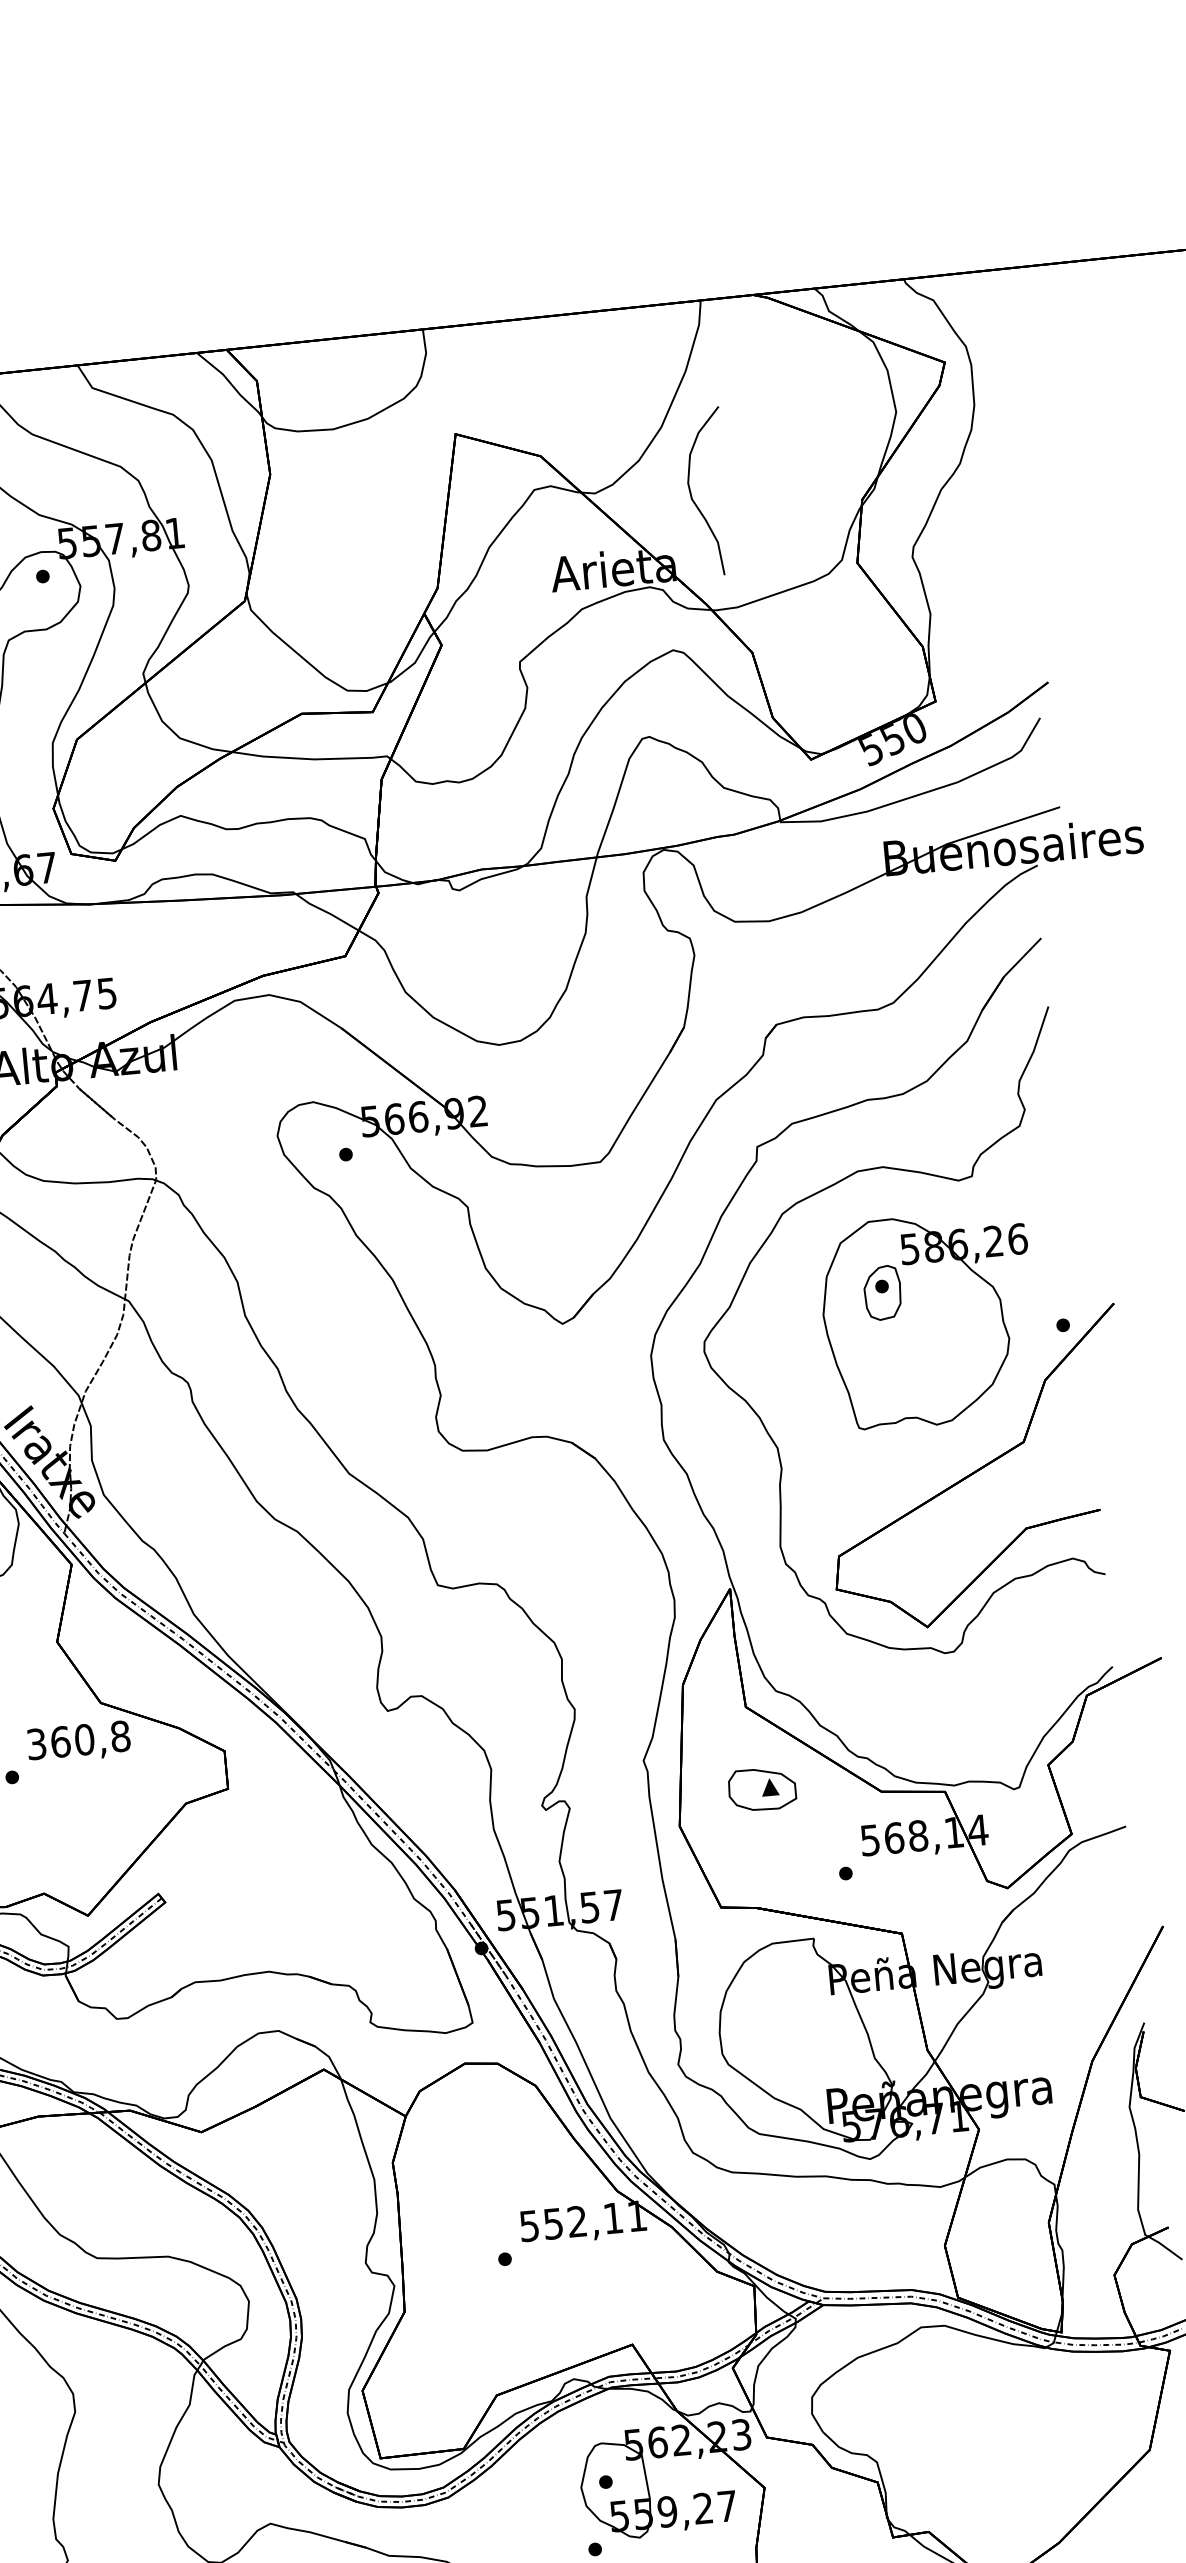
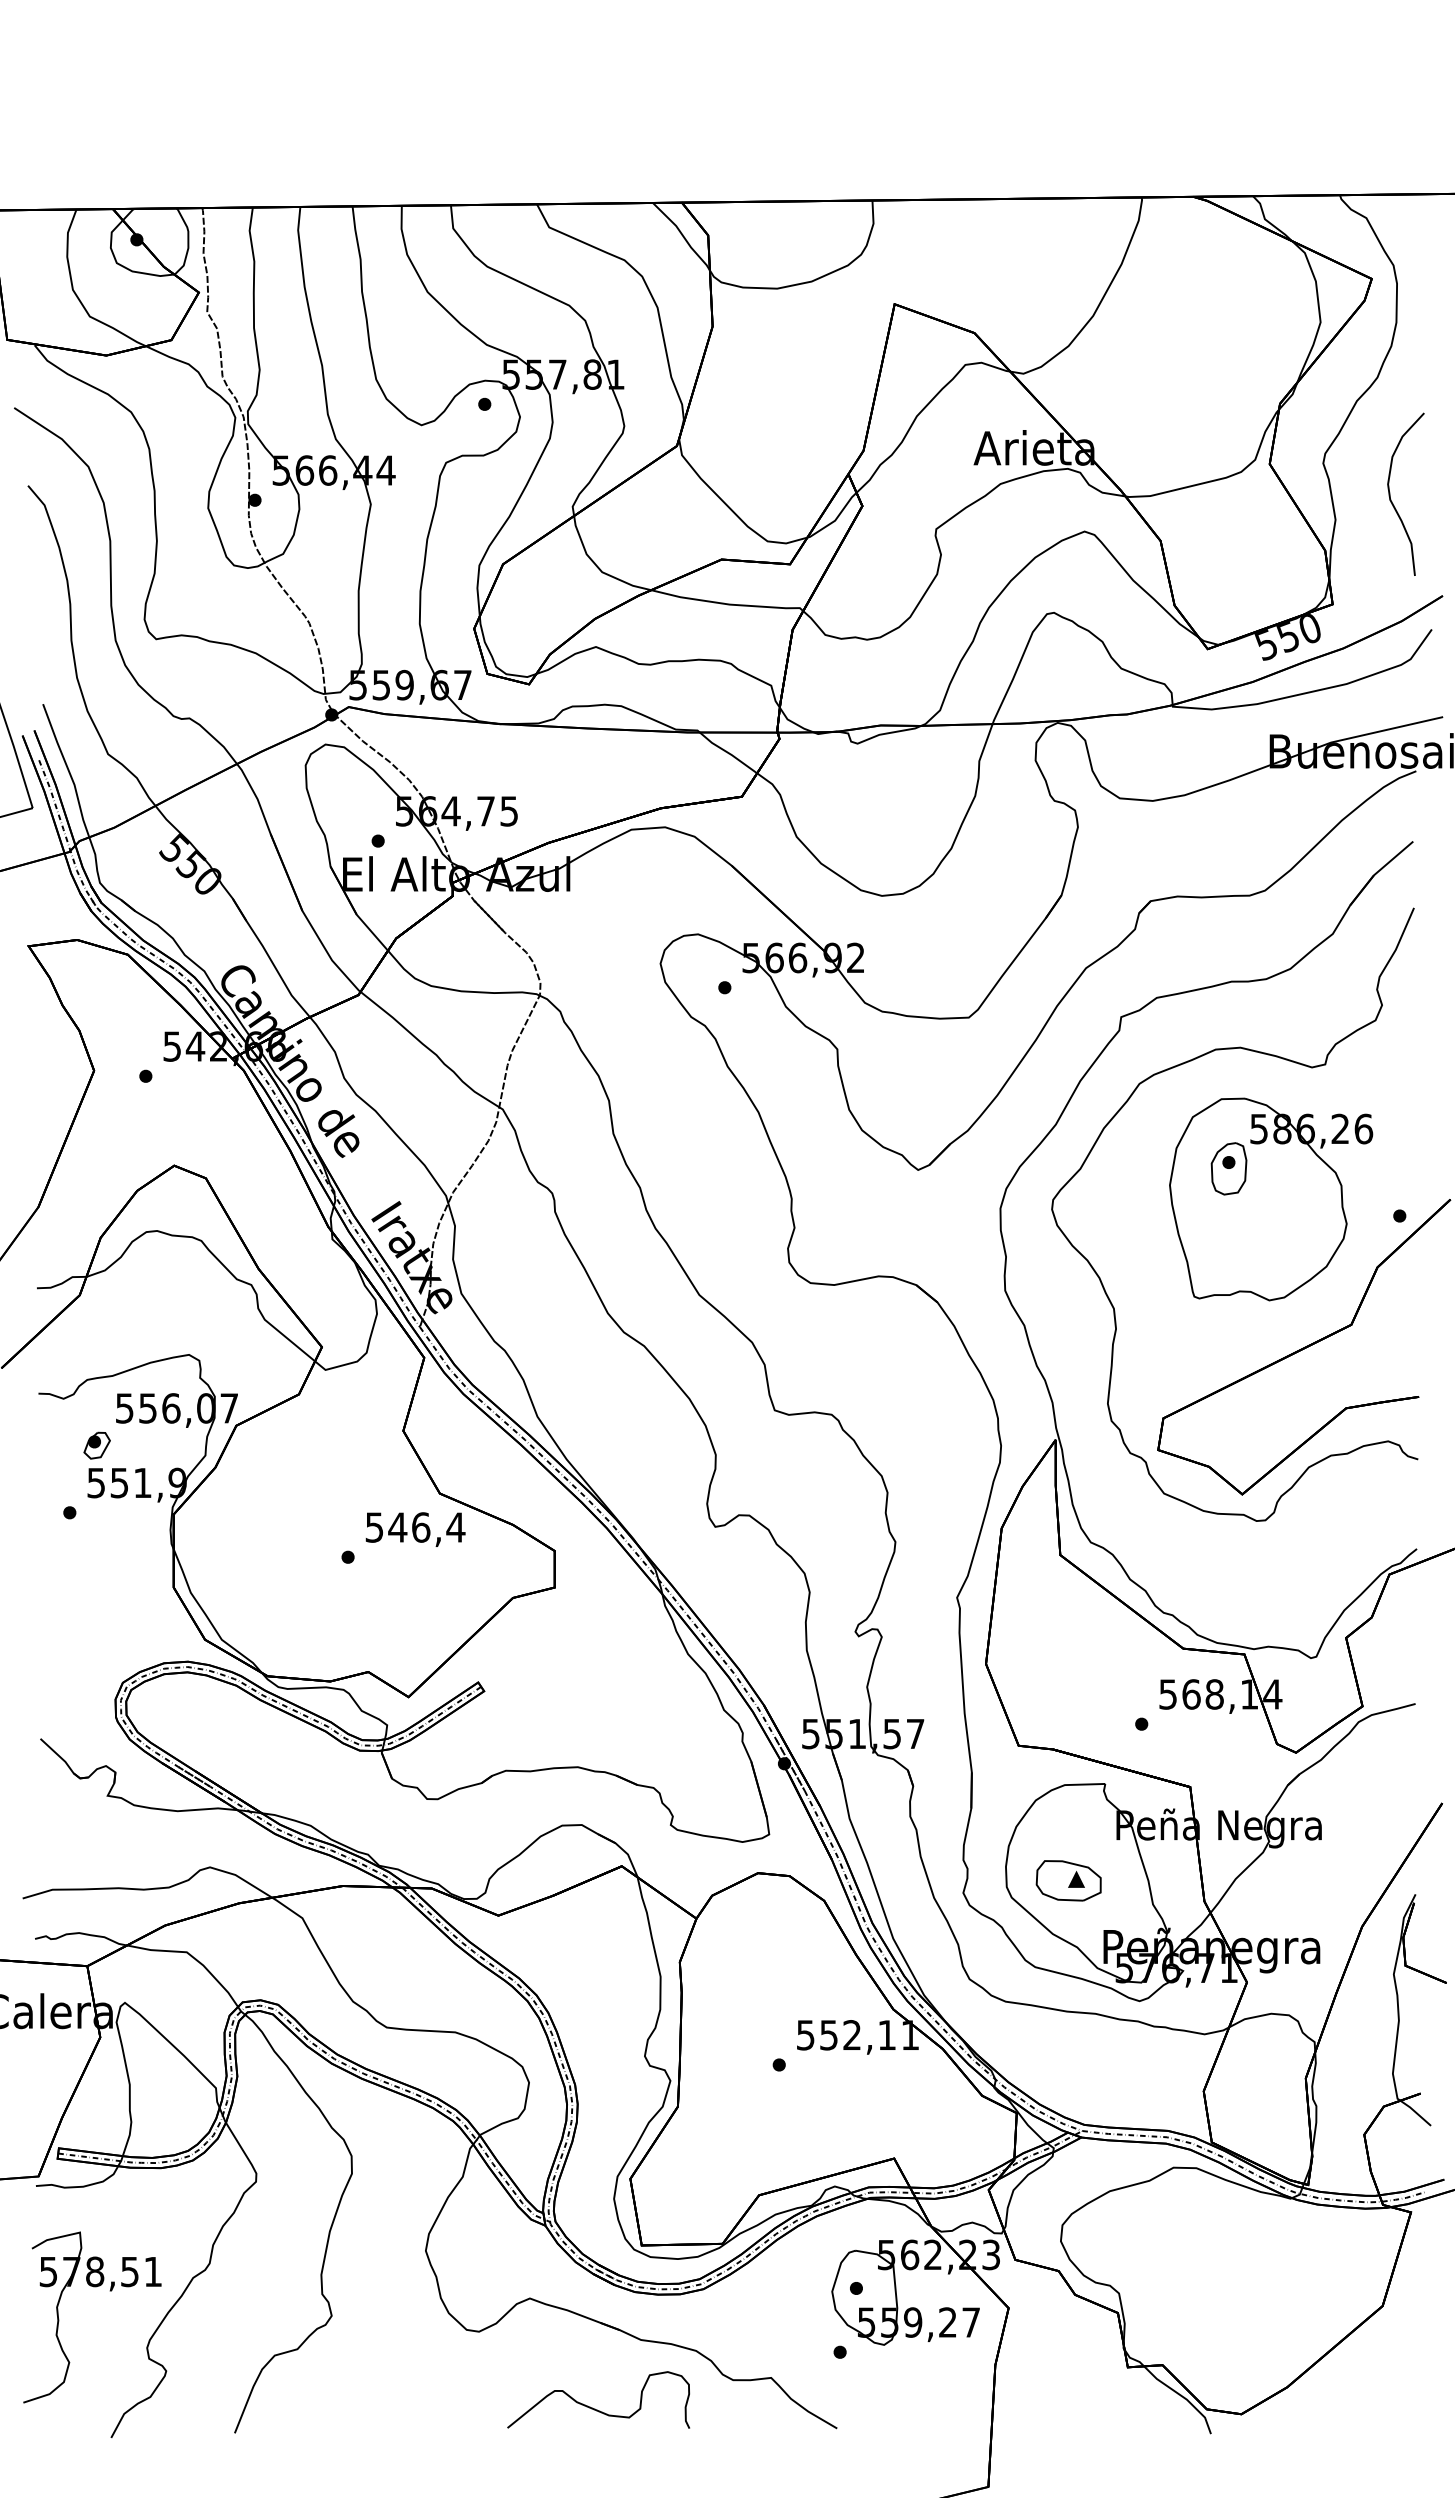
curve: (691, 492) -> (1390, 493), moved
text: (78, 1740) -> (415, 1527), 360,8 -> 546,4
part: (761, 1789) -> (1068, 1880), moved

